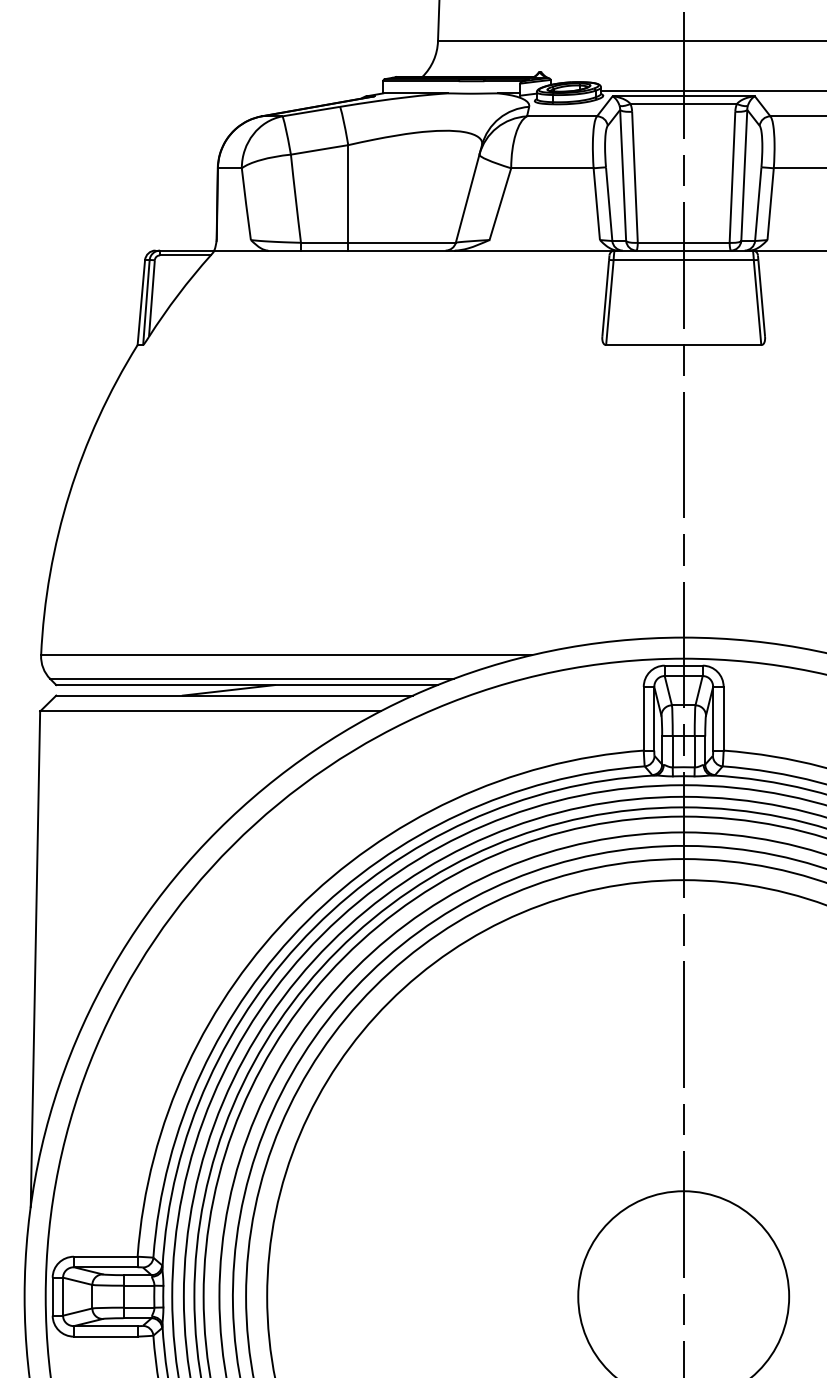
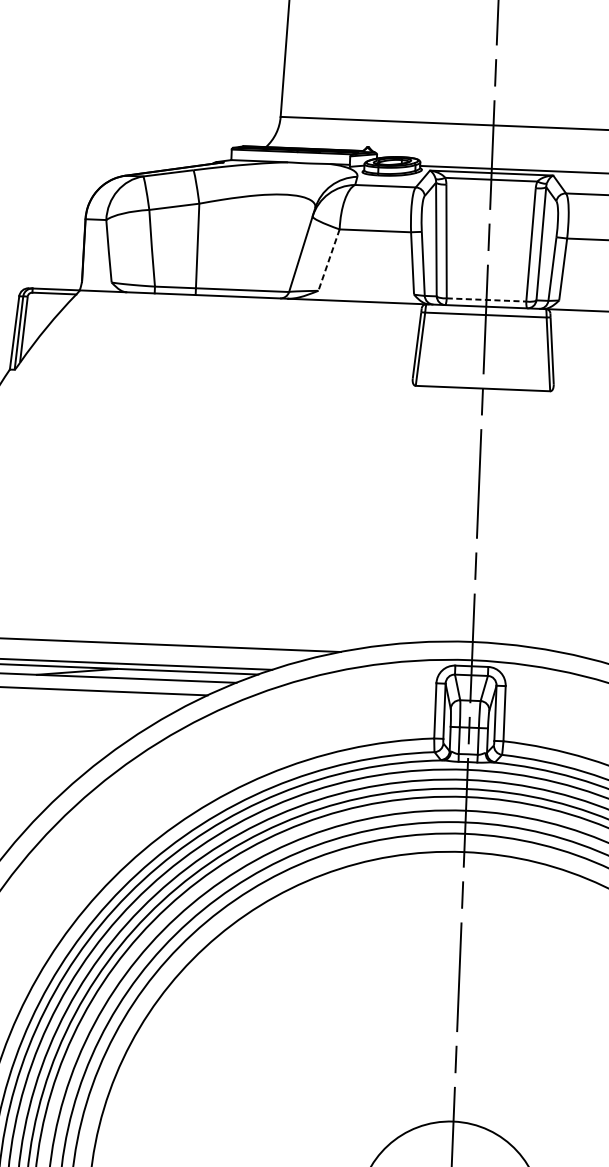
line: (500, 204) -> (329, 260), solid -> dashed
line: (683, 242) -> (486, 299), solid -> dashed

